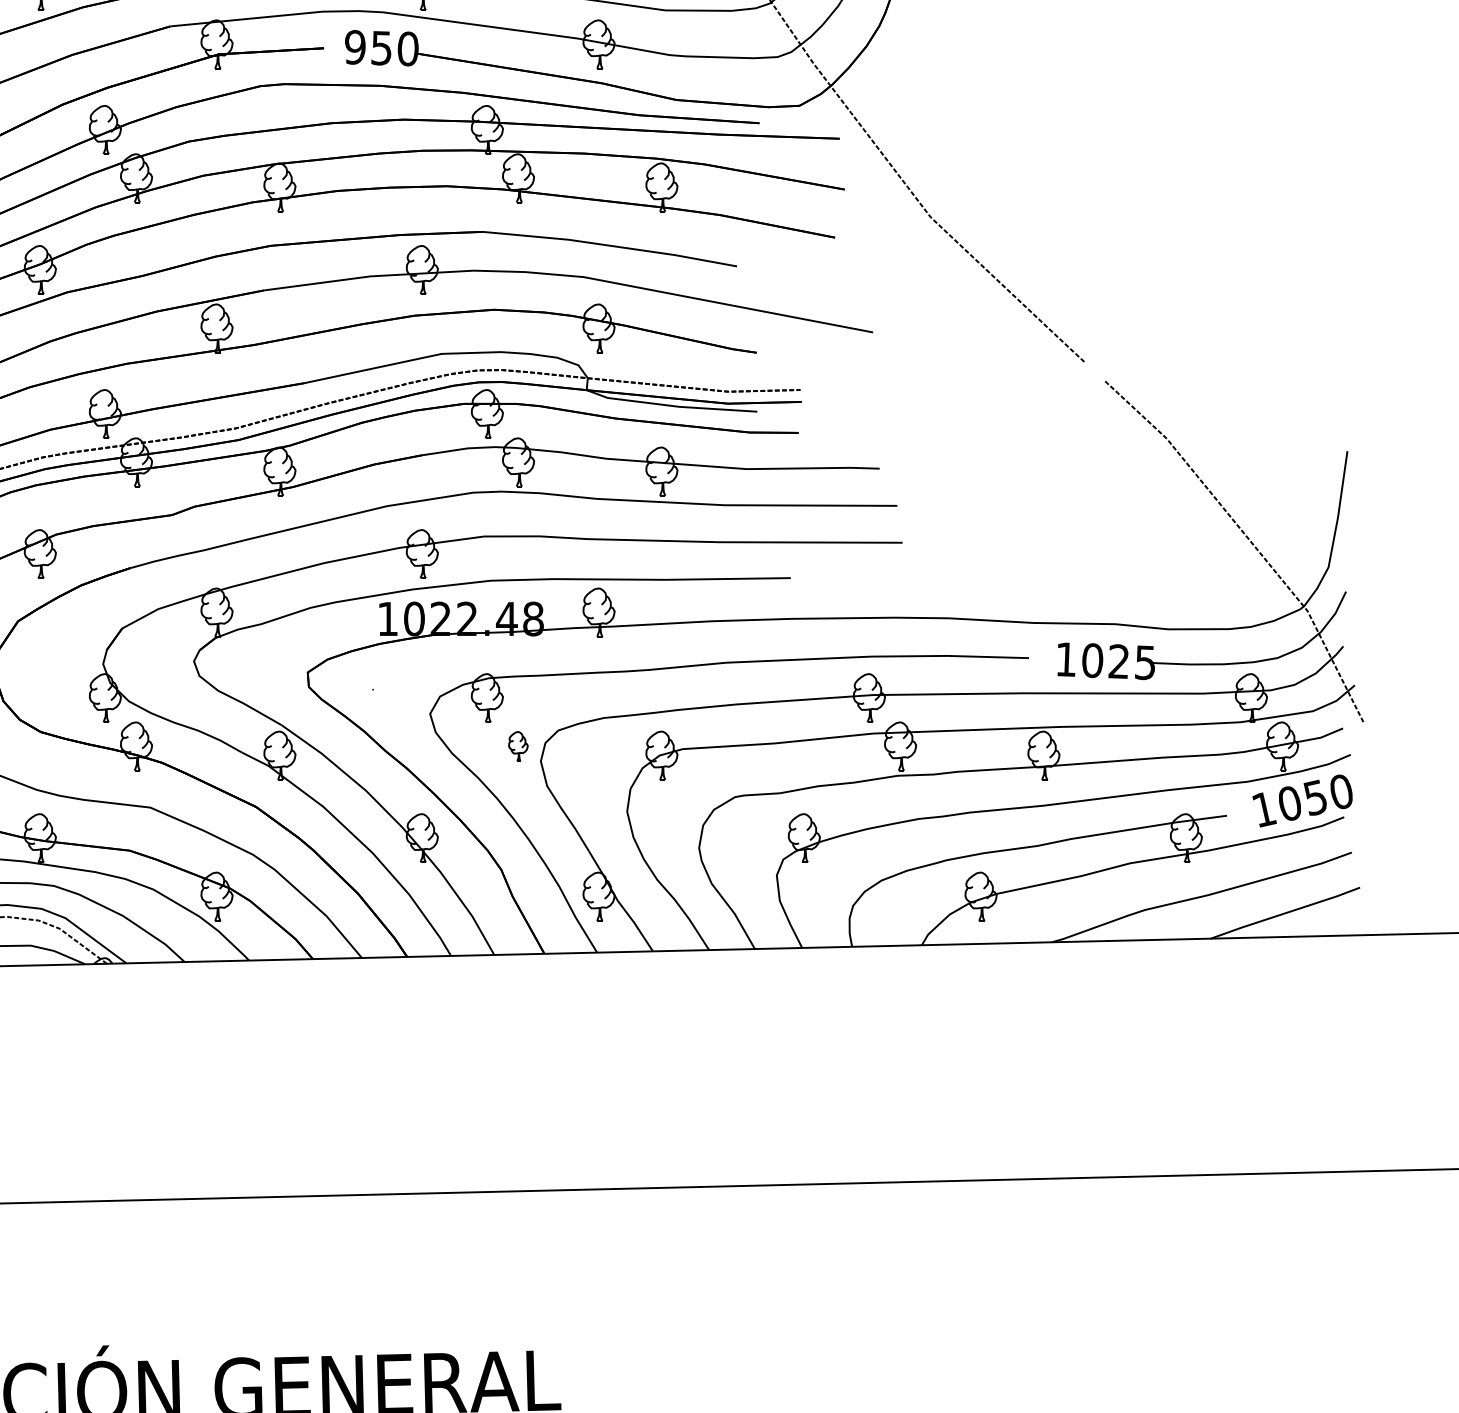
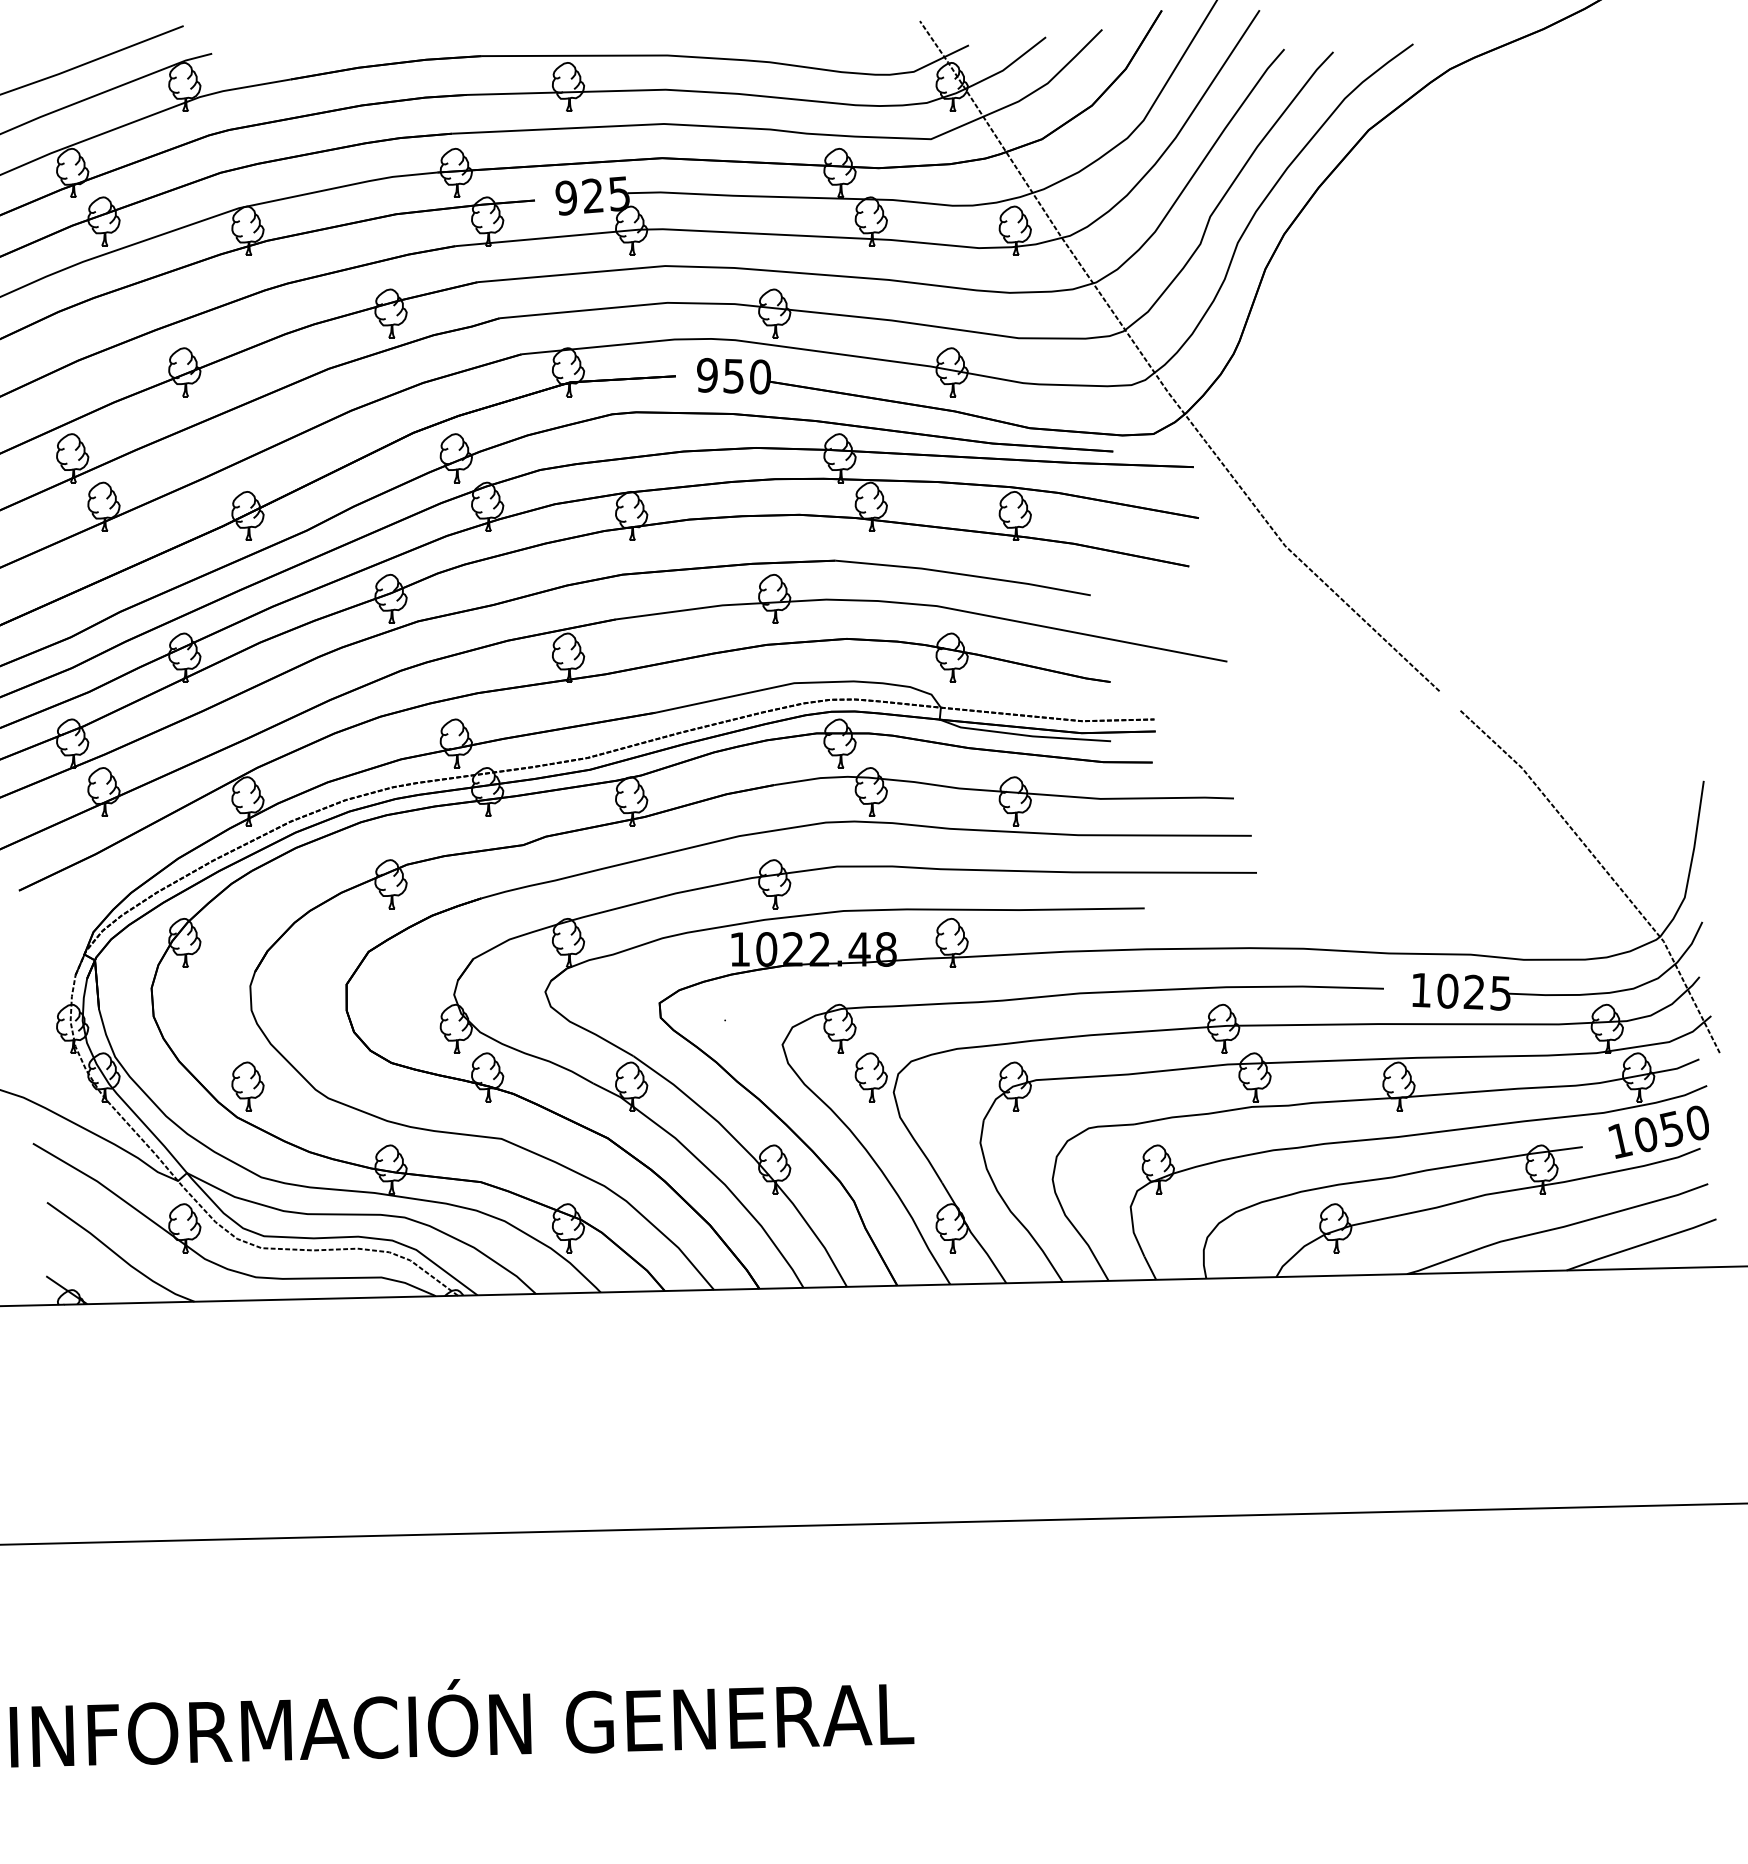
part: (517, 746) -> (870, 1077), size x1.67

